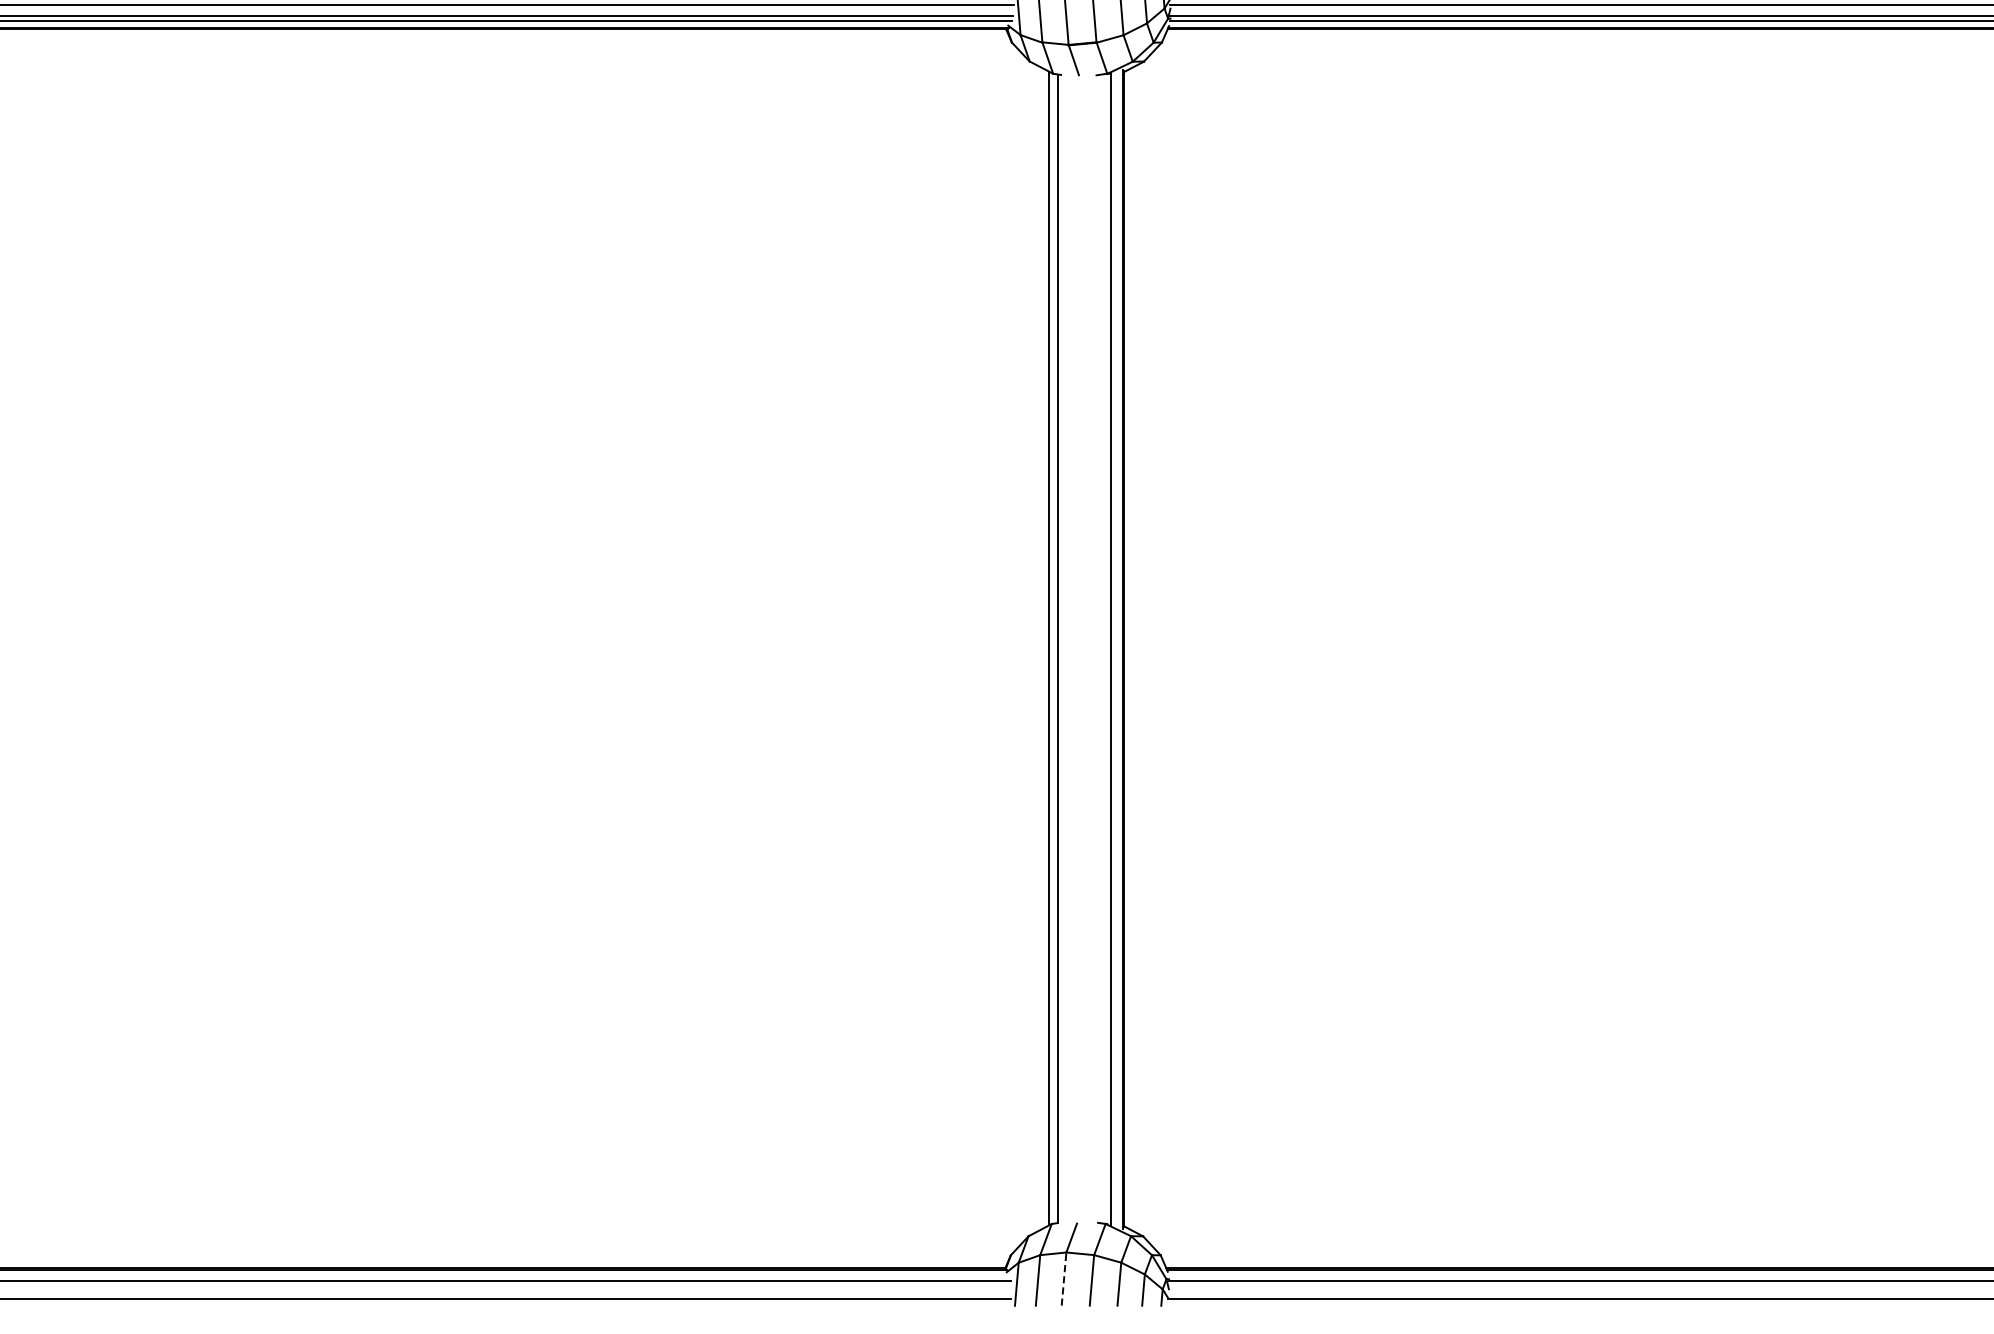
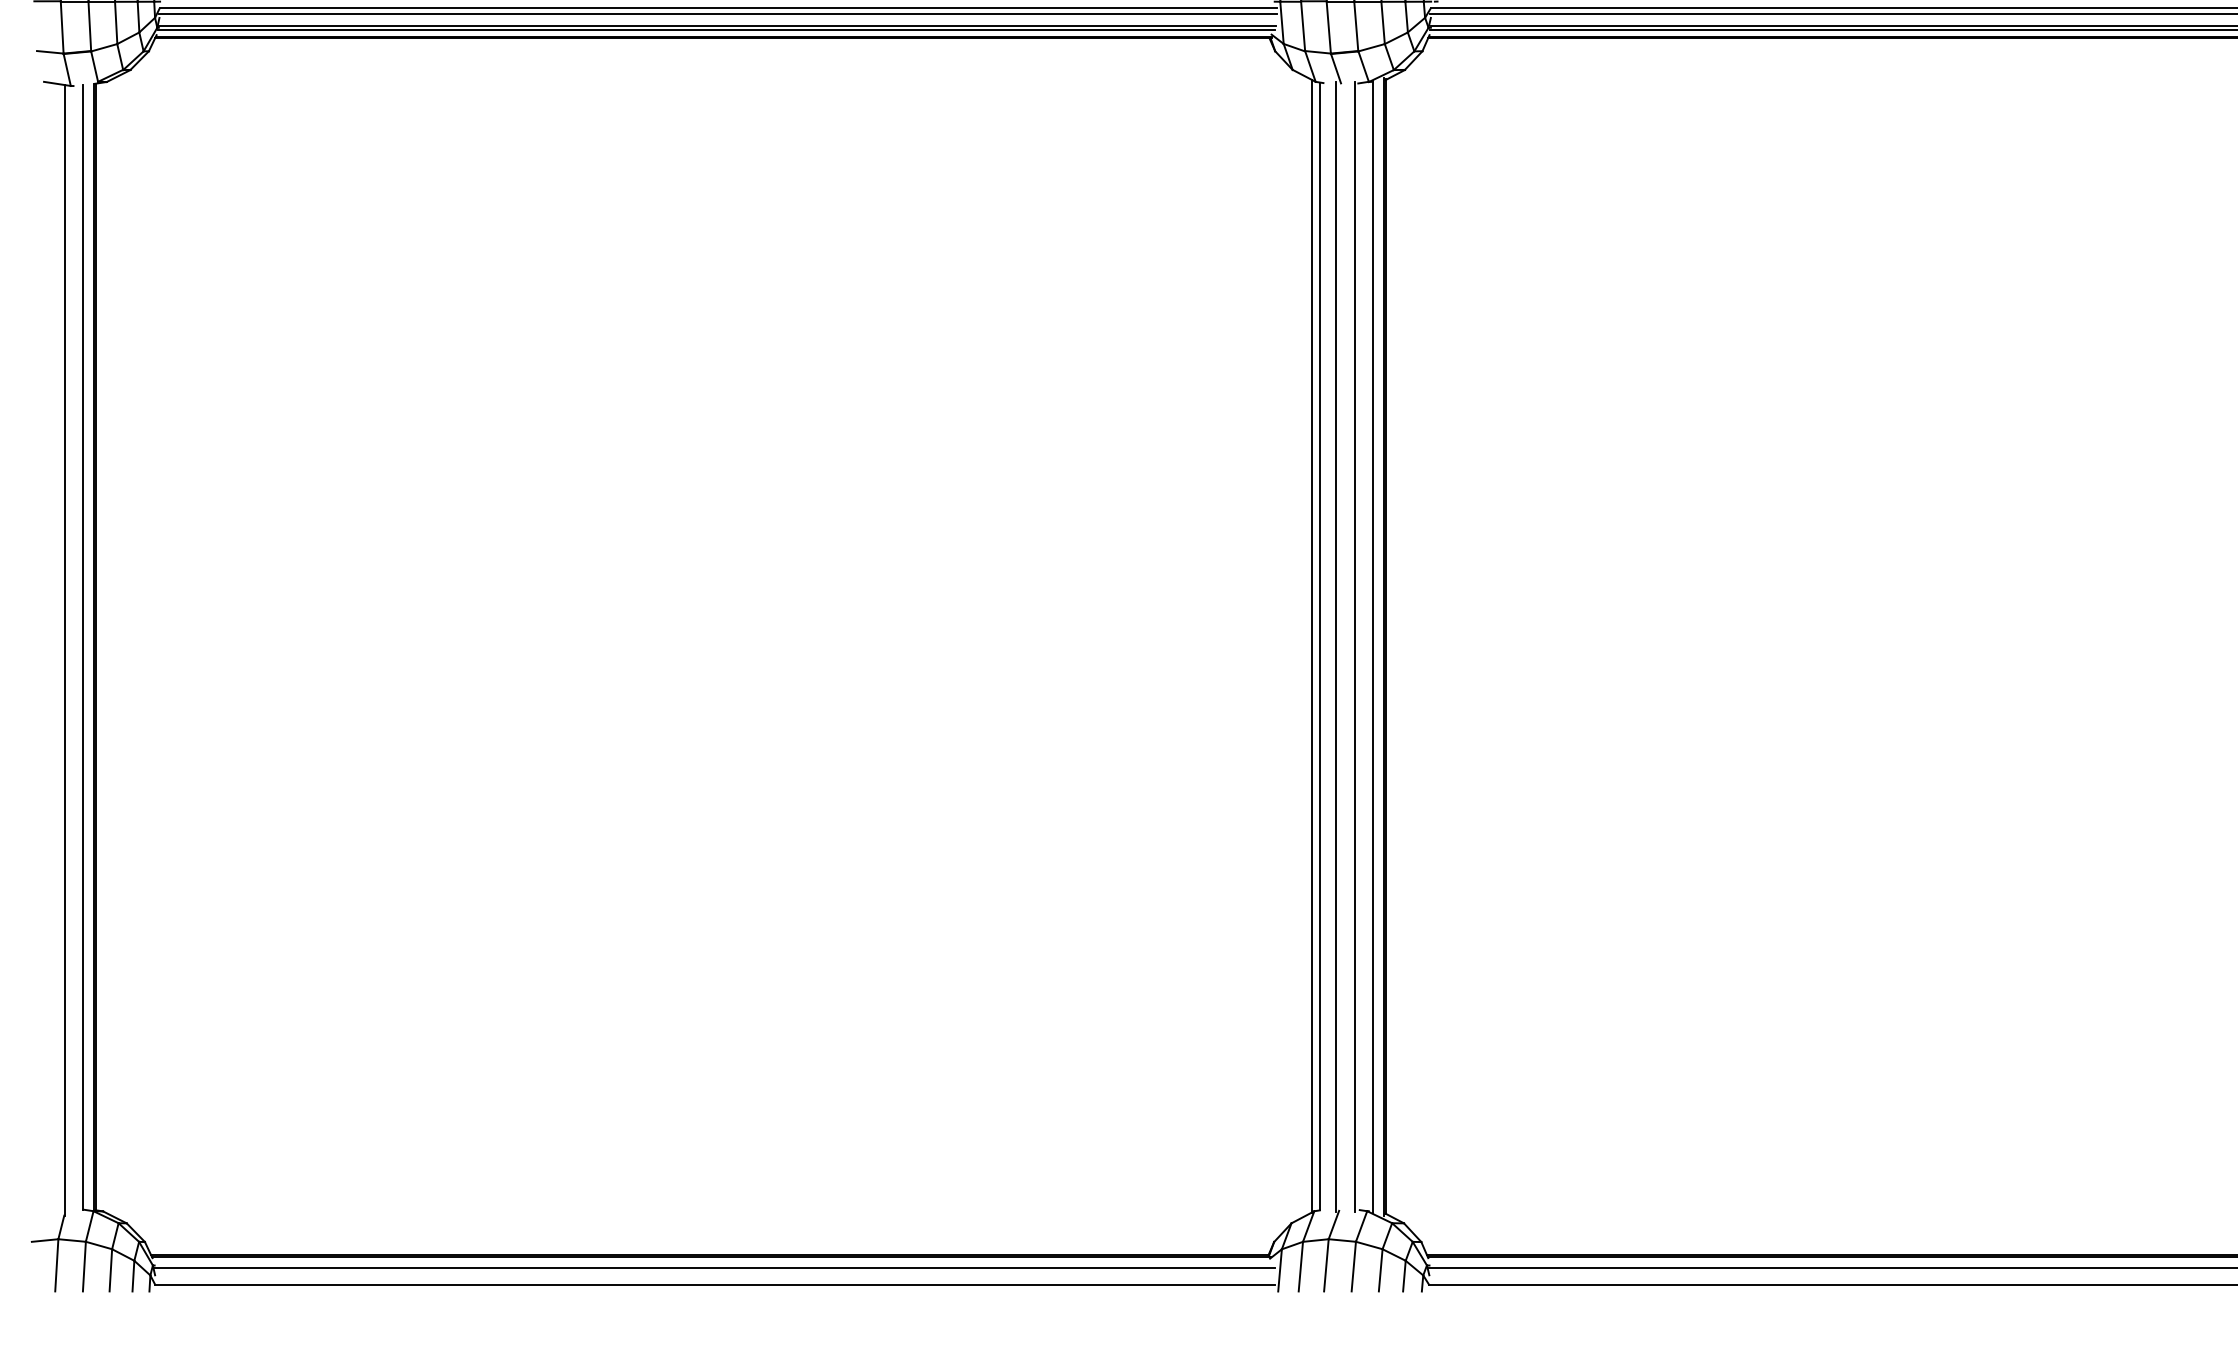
line: (1074, 648) -> (1336, 646), added
line: (1093, 648) -> (1355, 646), added
line: (1064, 1278) -> (1326, 1264), dashed -> solid

